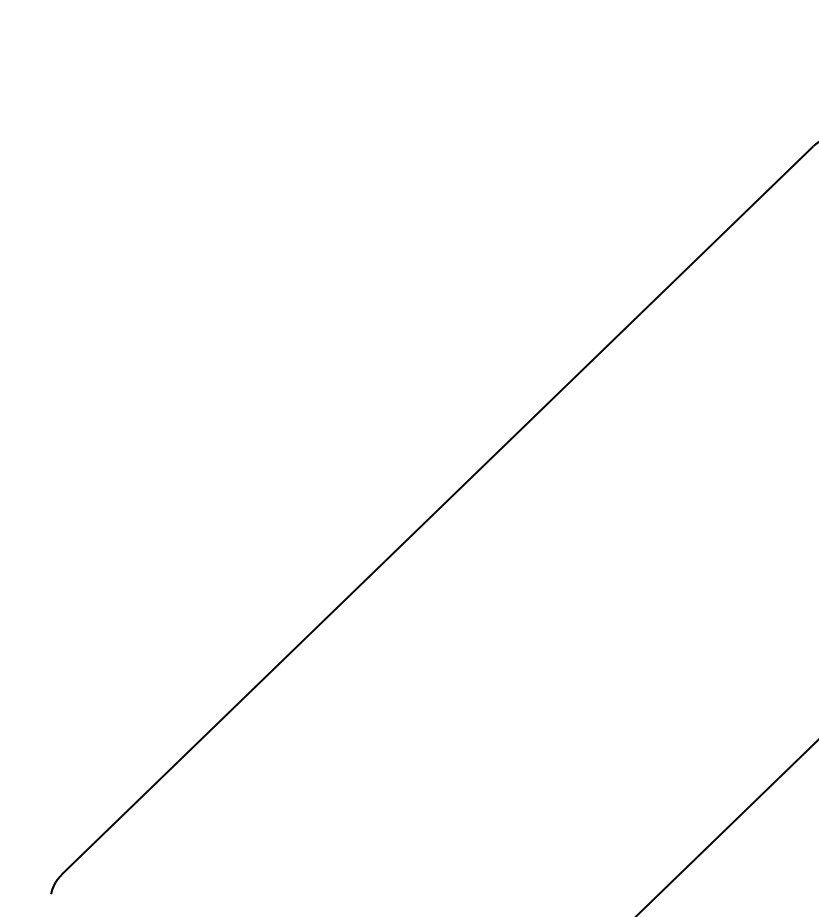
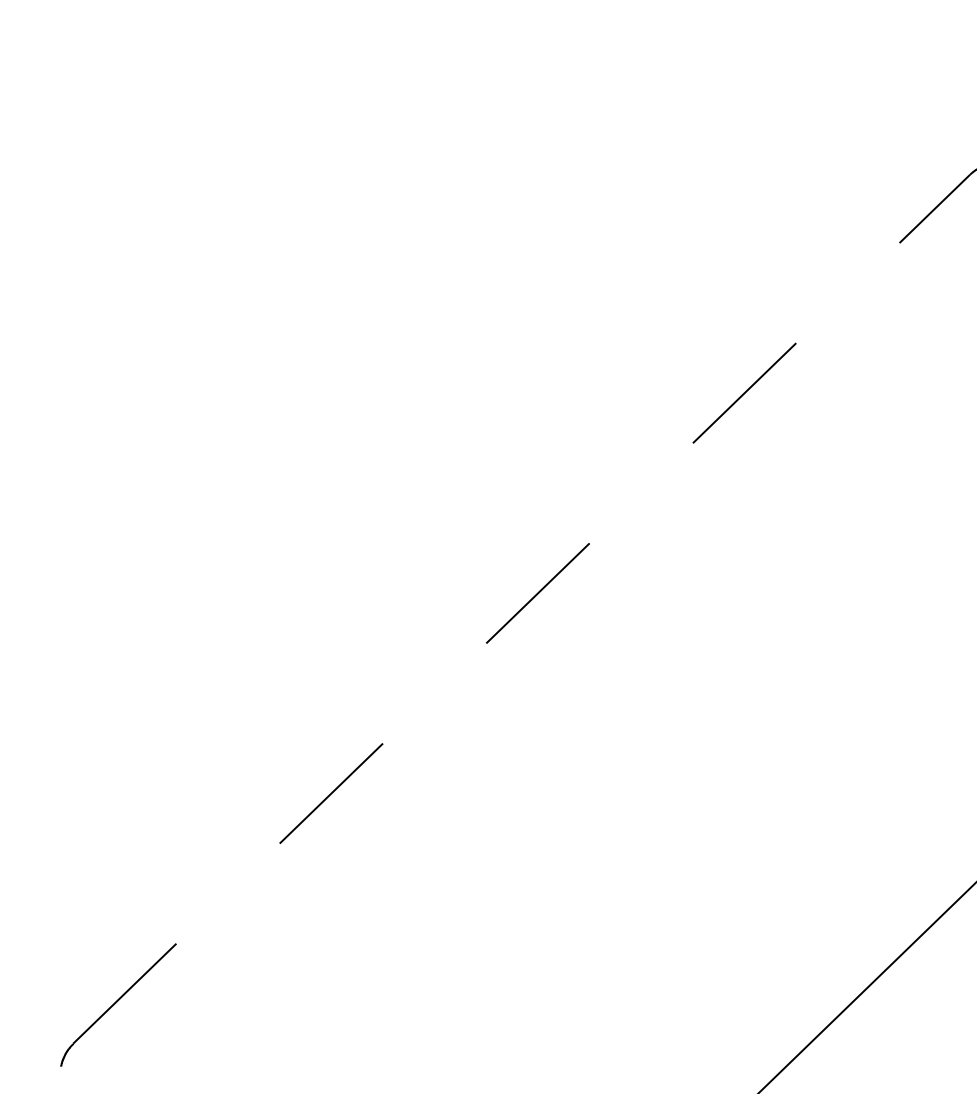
line: (437, 510) -> (521, 608), solid -> dashed

